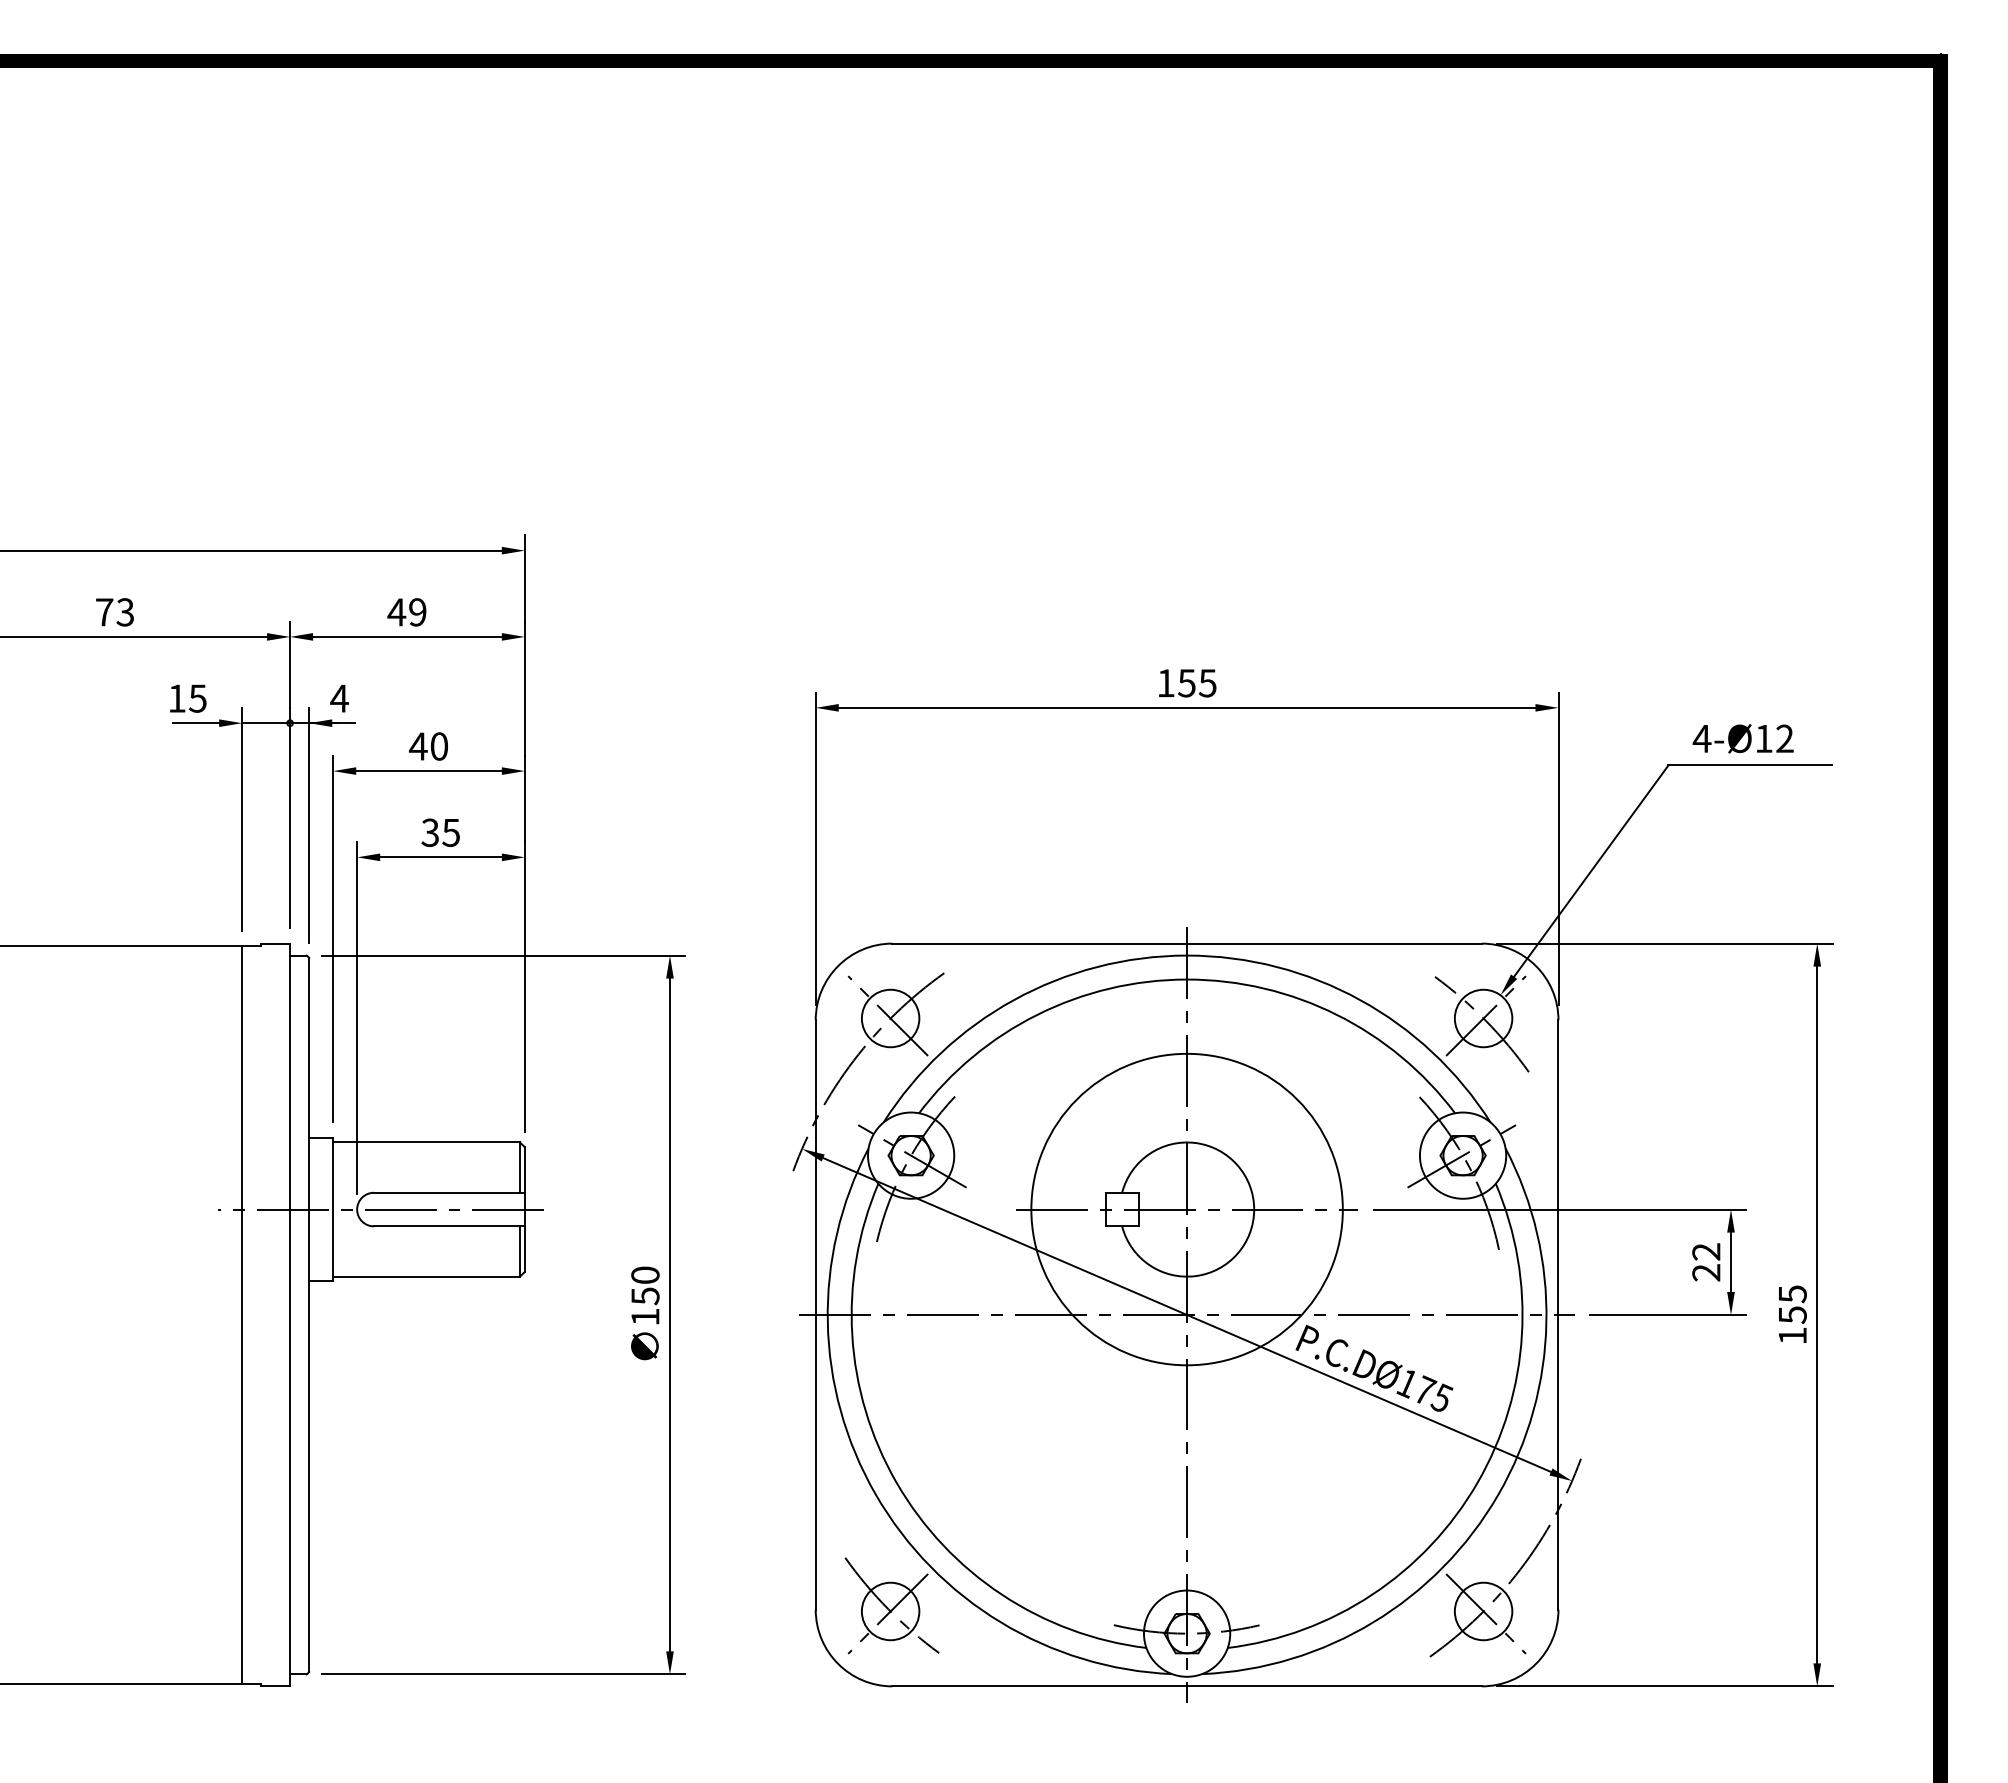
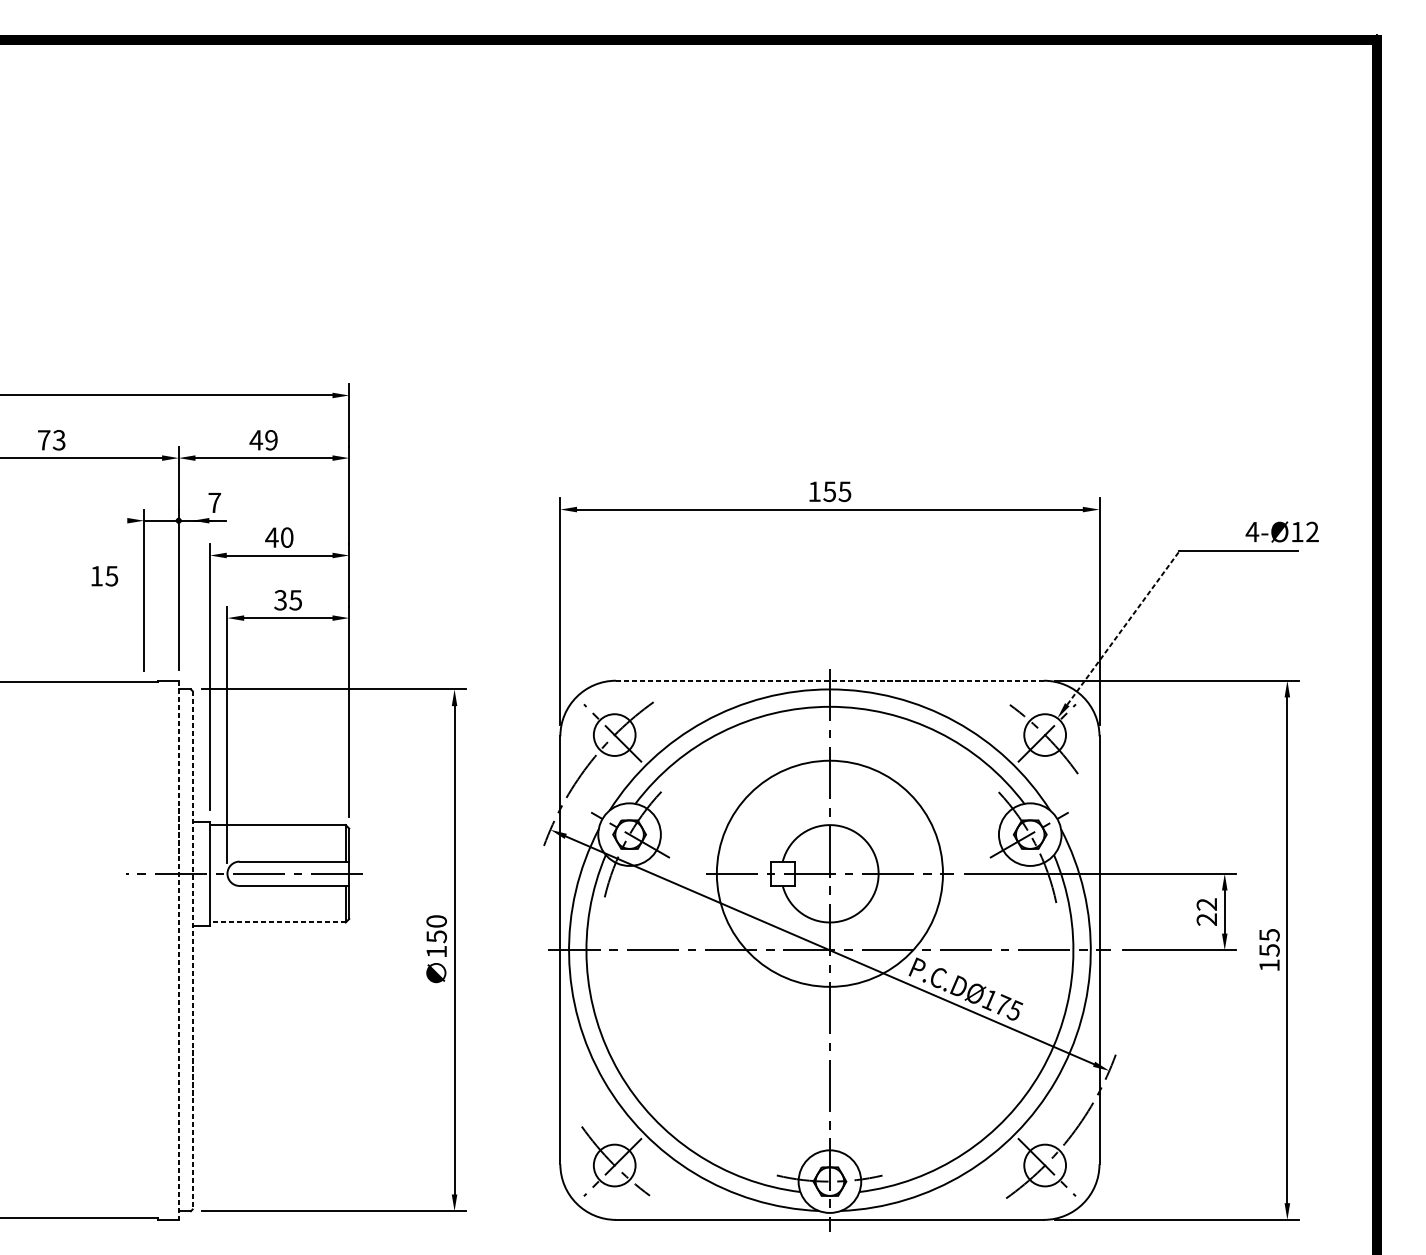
text: (188, 698) -> (105, 576), moved
text: (339, 698) -> (214, 502), 4 -> 7
line: (196, 723) -> (110, 520), removed
text: (1742, 738) -> (1281, 531), moved
line: (309, 824) -> (192, 594), removed
line: (1591, 871) -> (1123, 628), solid -> dashed
line: (1187, 943) -> (830, 680), solid -> dashed
line: (426, 1276) -> (277, 922), solid -> dashed
line: (242, 1314) -> (144, 949), removed
line: (290, 1315) -> (179, 950), solid -> dashed
line: (309, 1315) -> (192, 950), solid -> dashed

